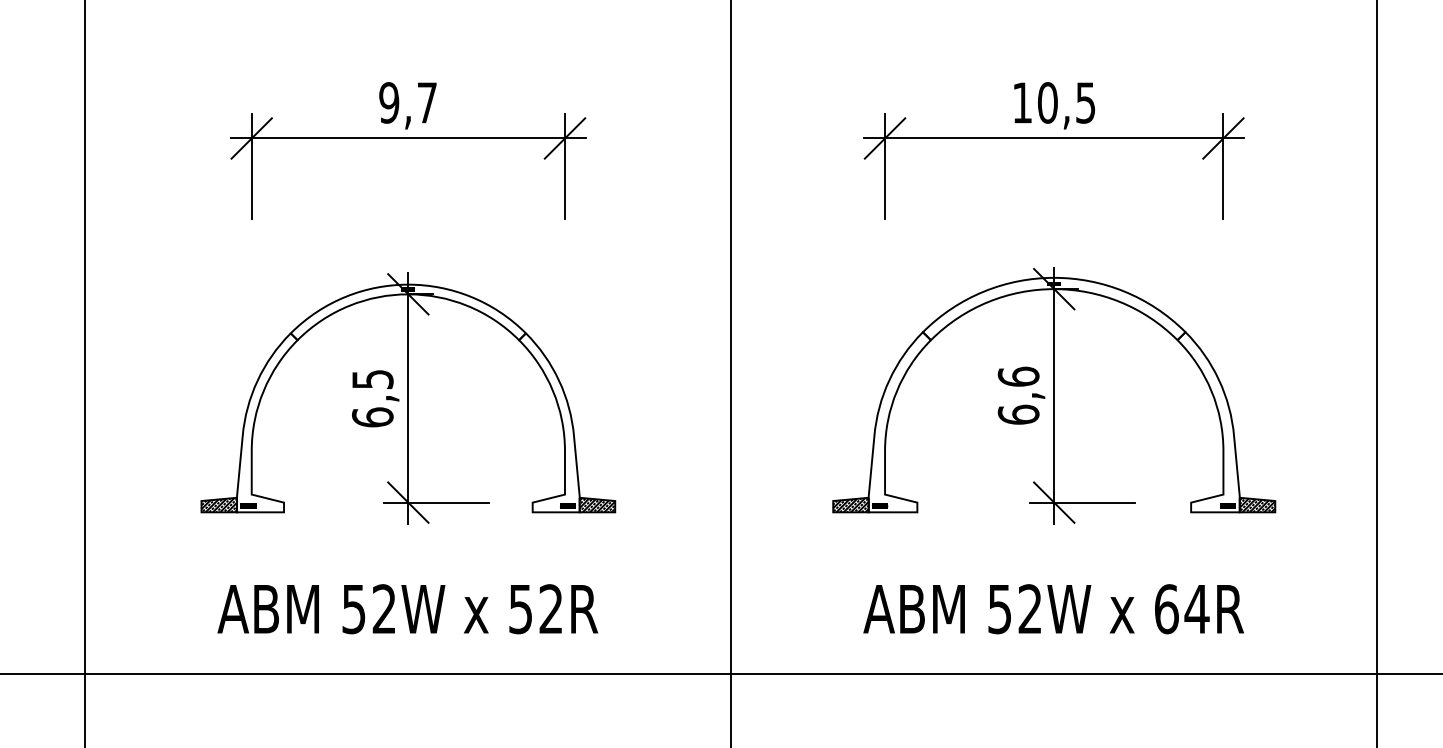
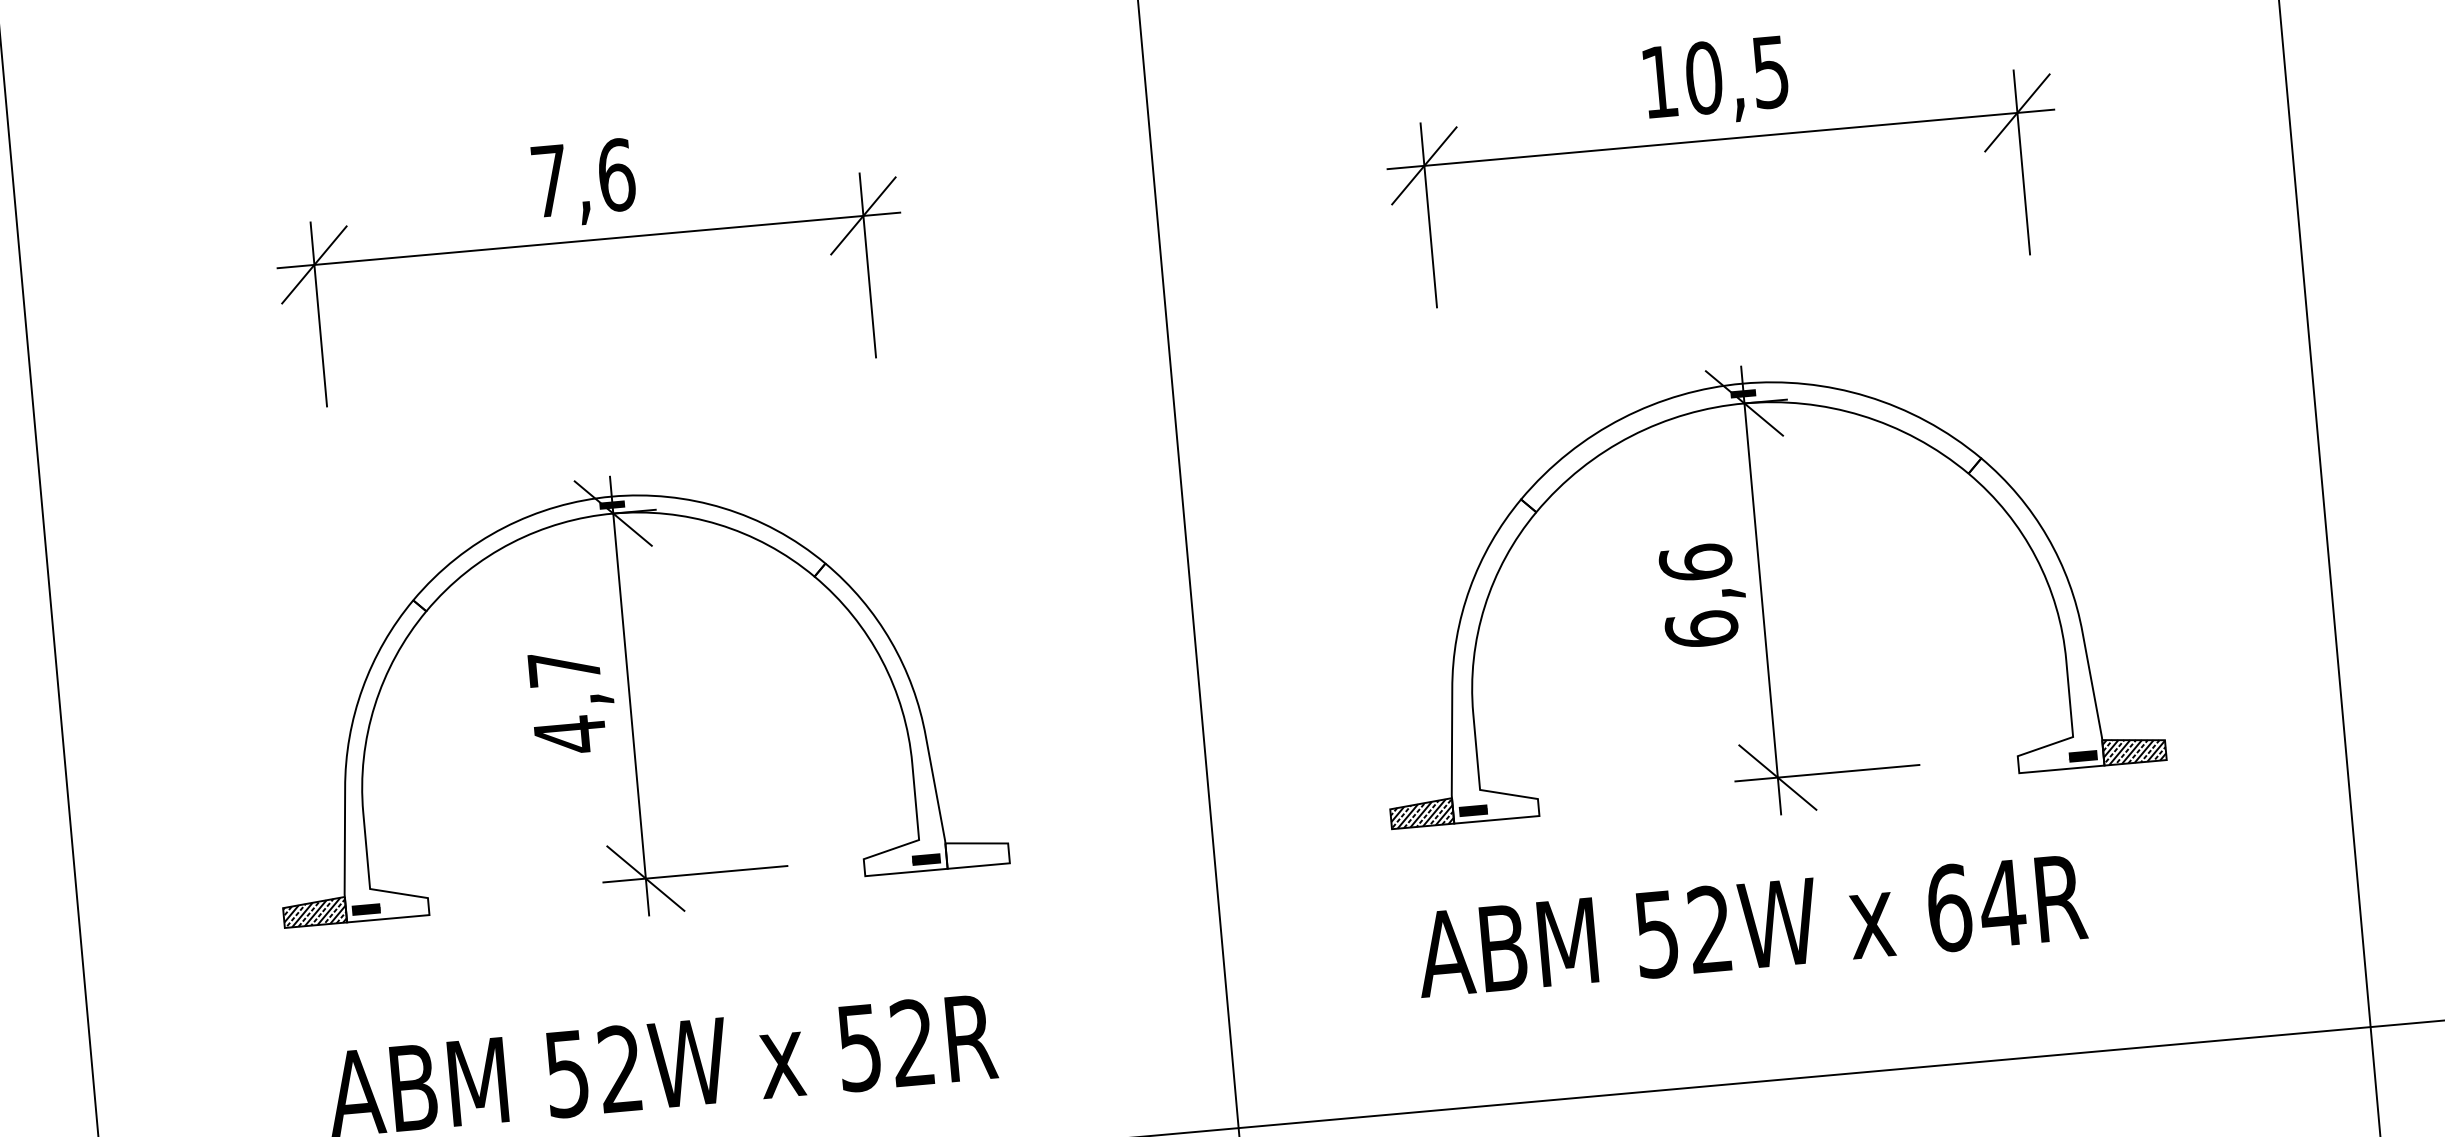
text: (408, 102) -> (583, 177), 9,7 -> 7,6
text: (372, 399) -> (566, 703), 6,5 -> 4,7
hatch: (597, 505) -> (977, 854), removed
text: (1053, 609) -> (1750, 926), moved

